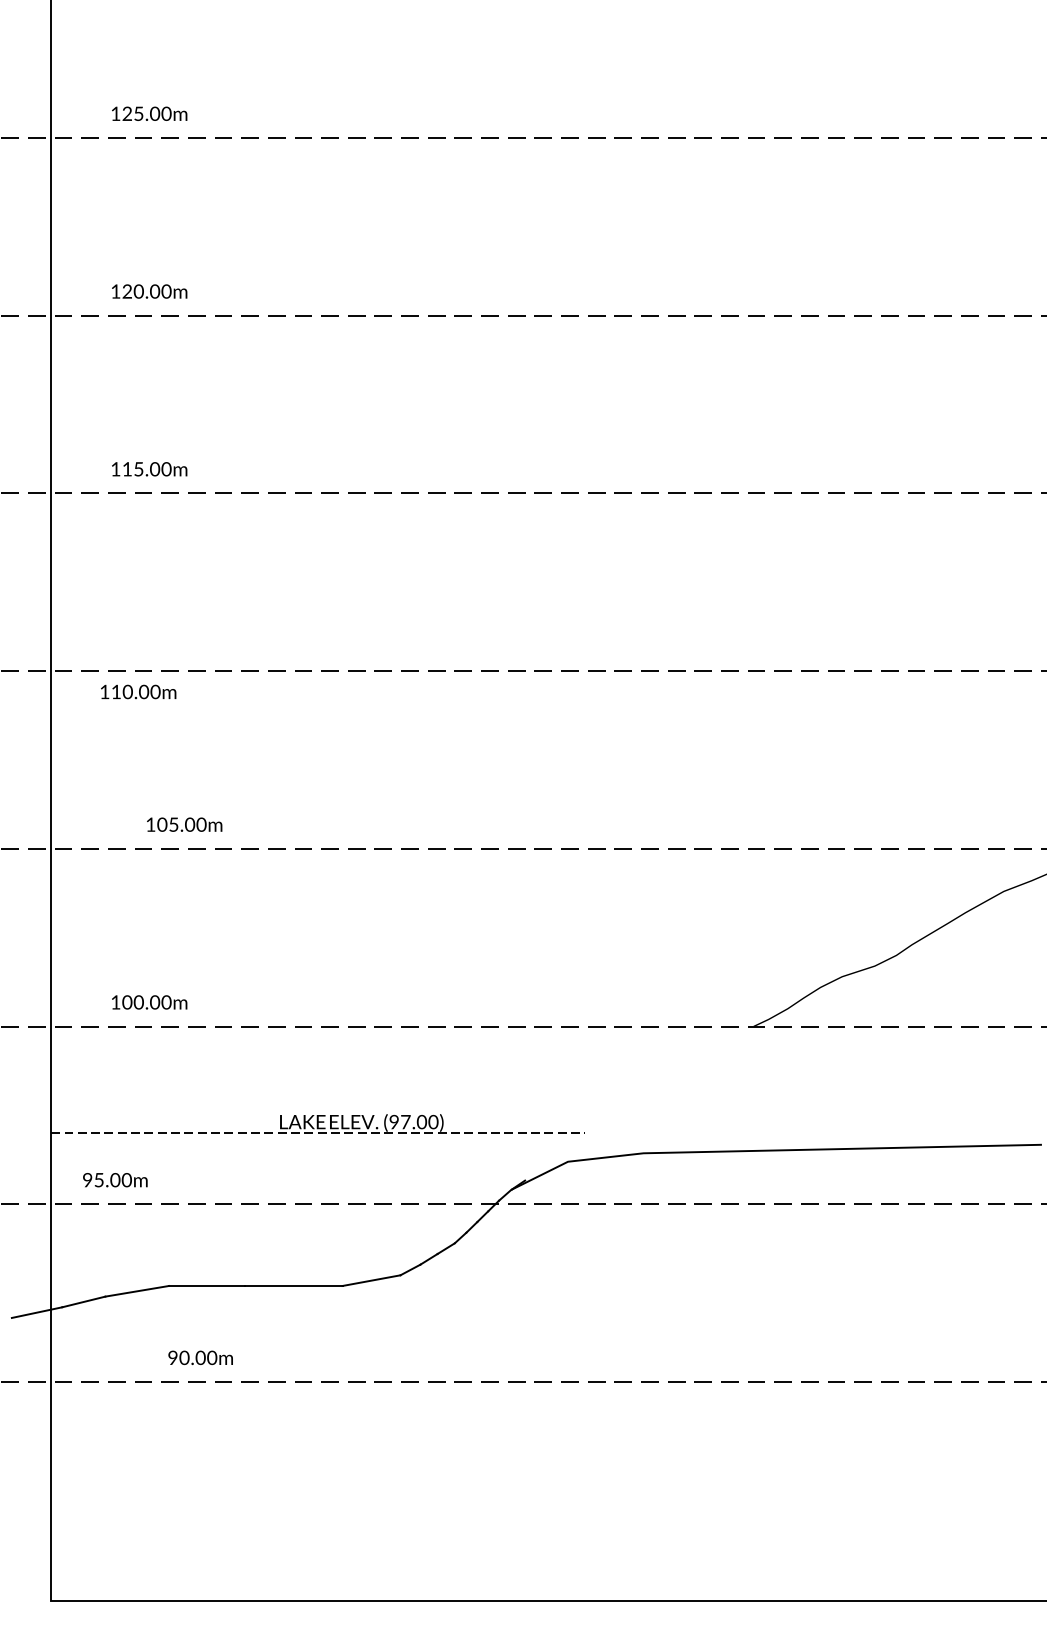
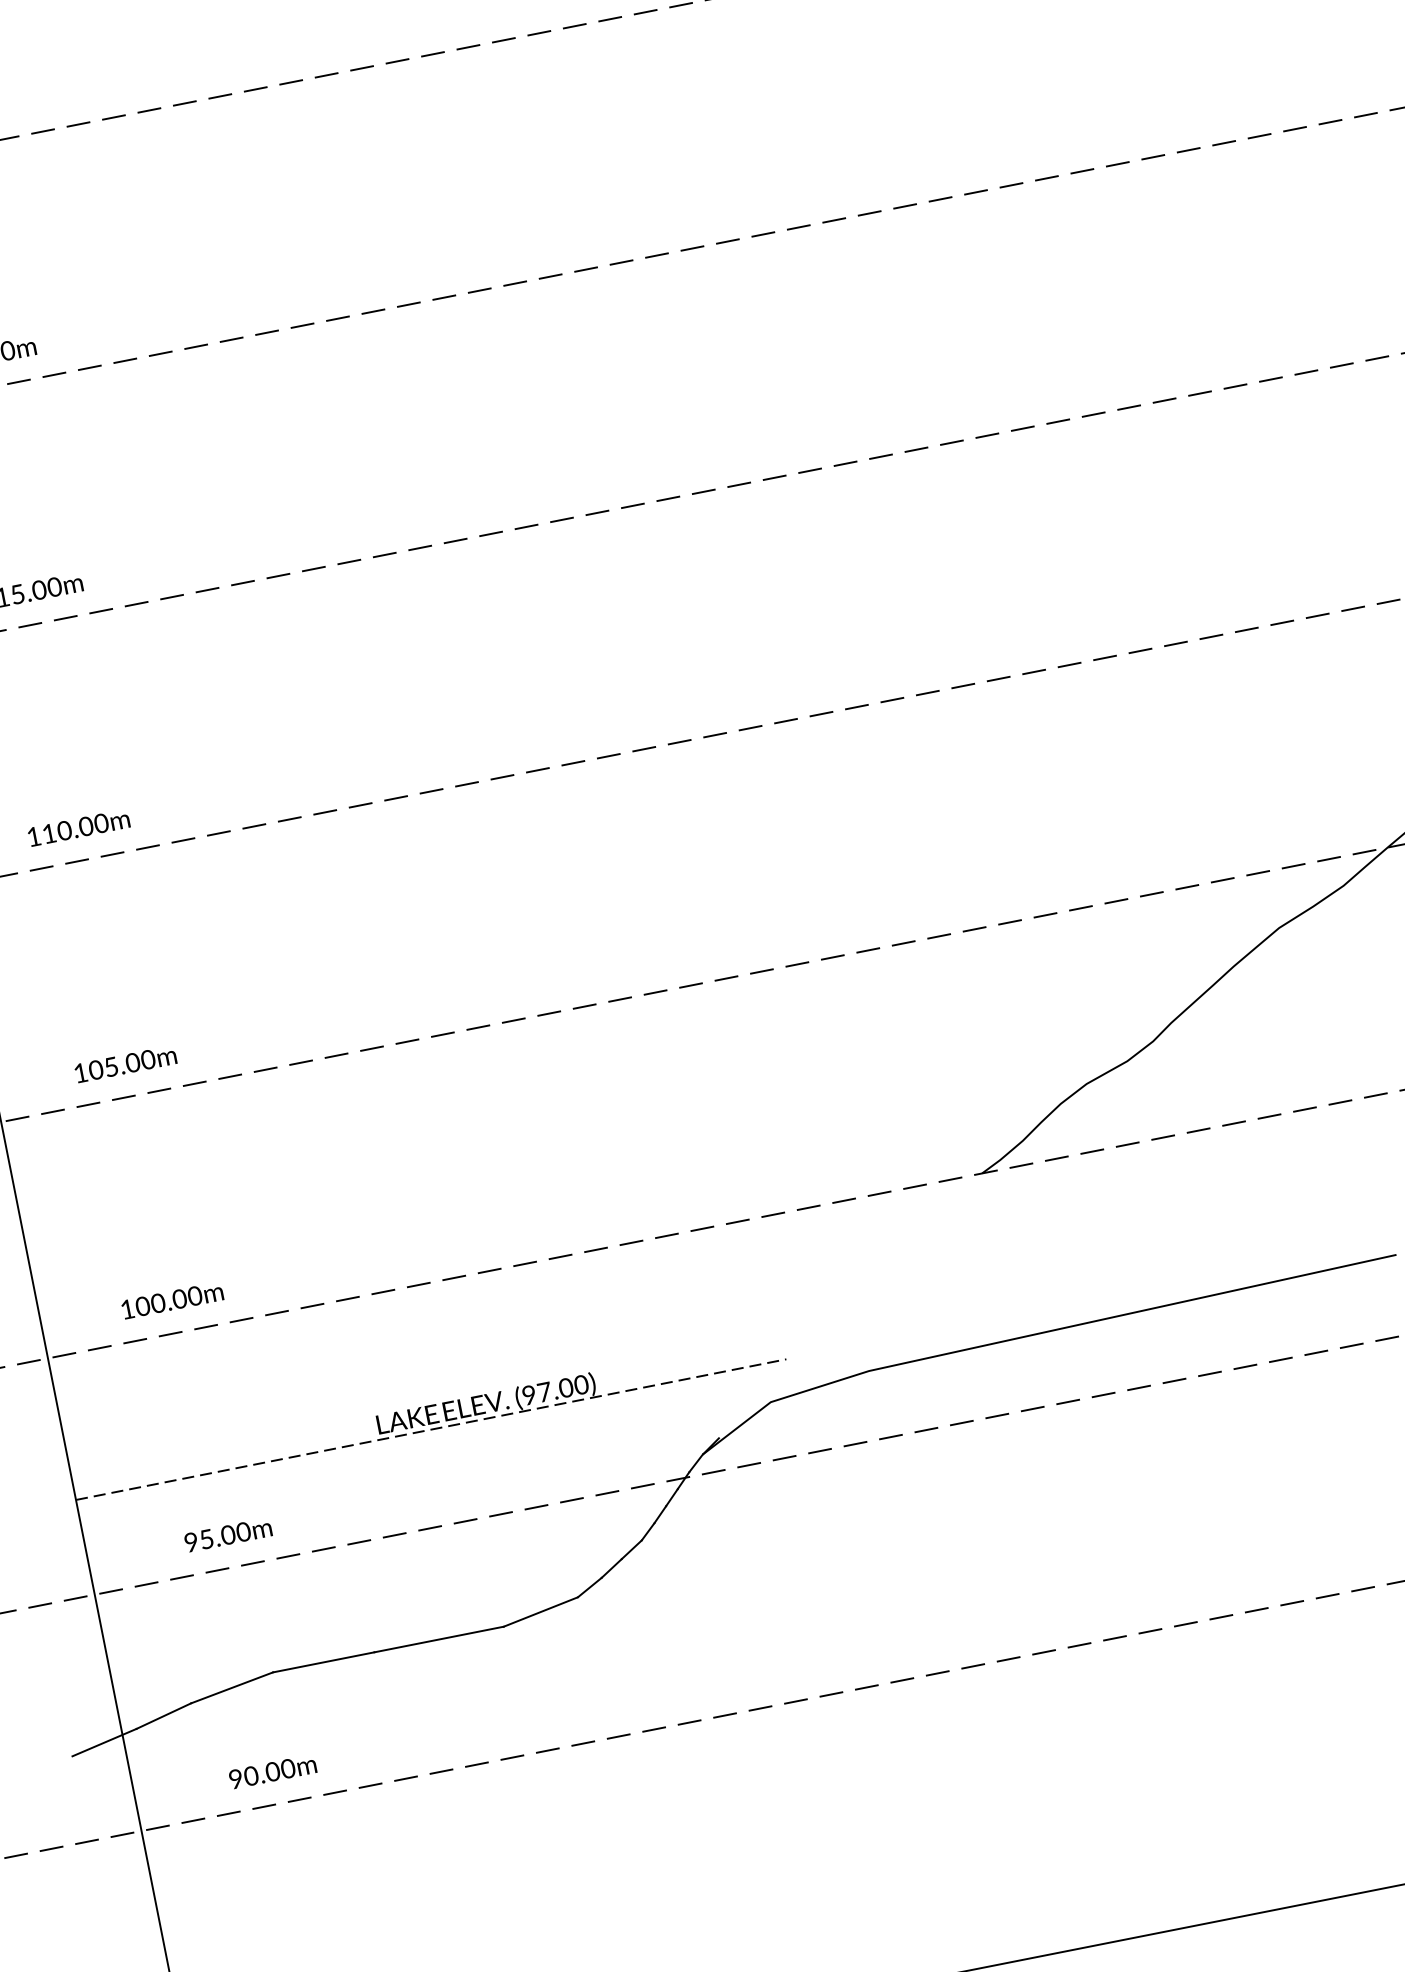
text: (138, 691) -> (78, 827), moved
text: (184, 824) -> (125, 1063), moved
text: (115, 1180) -> (228, 1535), moved
text: (200, 1357) -> (272, 1771), moved

